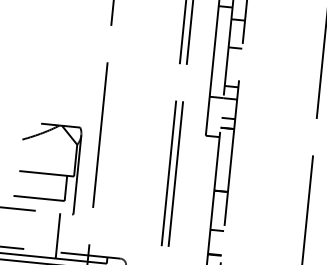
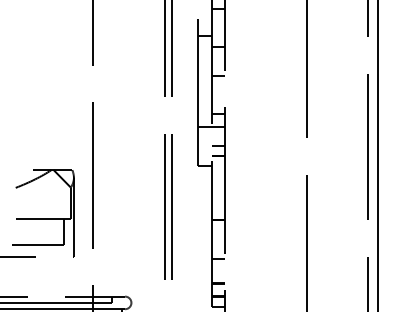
line: (57, 235) -> (60, 279), removed

